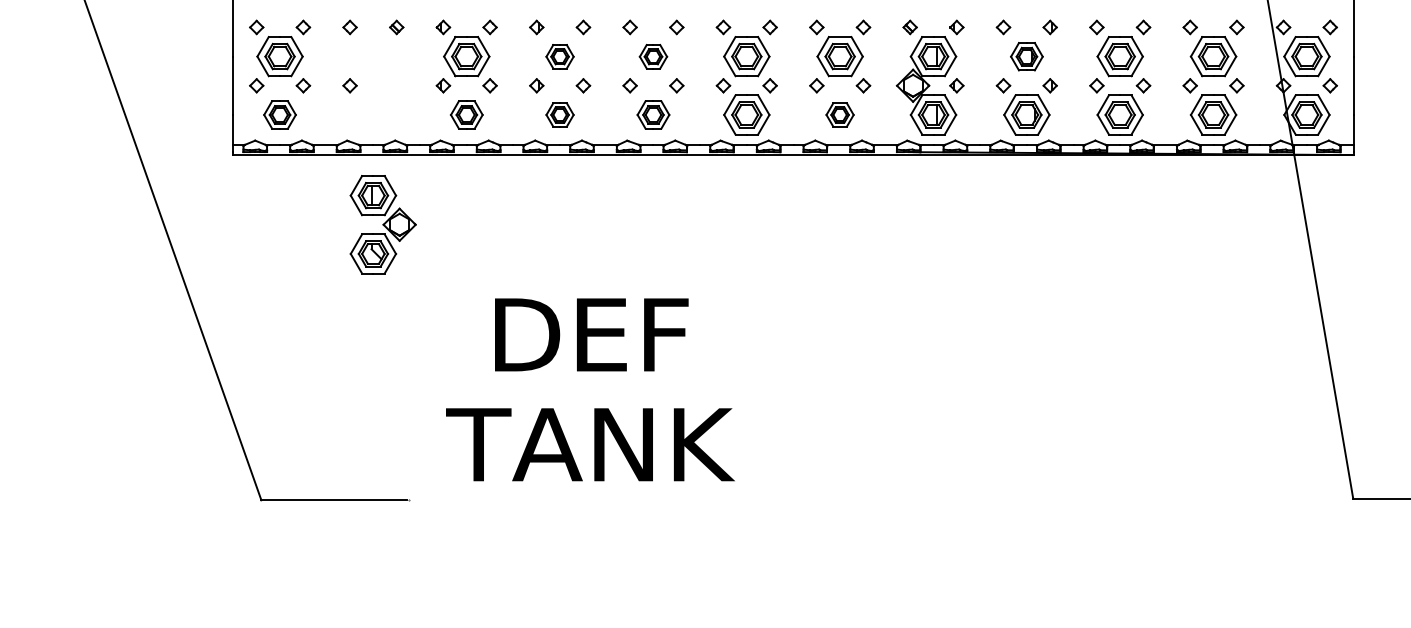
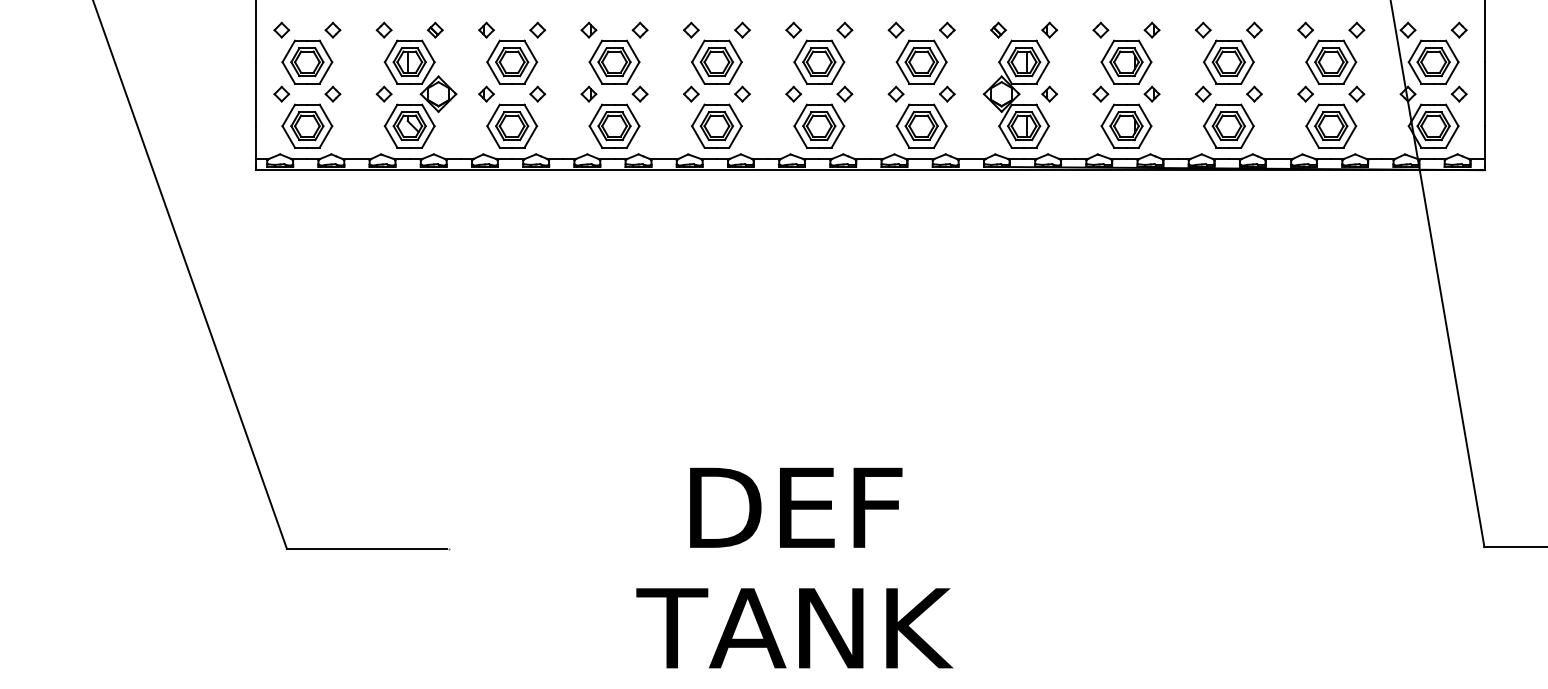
part: (559, 56) -> (613, 62), size x1.67
part: (653, 56) -> (716, 62), size x1.67
part: (1026, 56) -> (1126, 62), size x1.43
part: (279, 114) -> (306, 125), size x1.43
part: (466, 114) -> (511, 125), size x1.43
part: (559, 114) -> (613, 125), size x1.67
part: (653, 114) -> (716, 125), size x1.43
part: (839, 114) -> (920, 125), size x1.67
part: (382, 224) -> (419, 93), moved
text: (590, 389) -> (794, 567), moved

